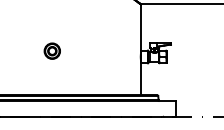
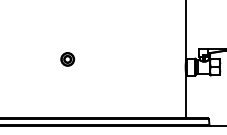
part: (51, 50) -> (66, 58), size x0.62

